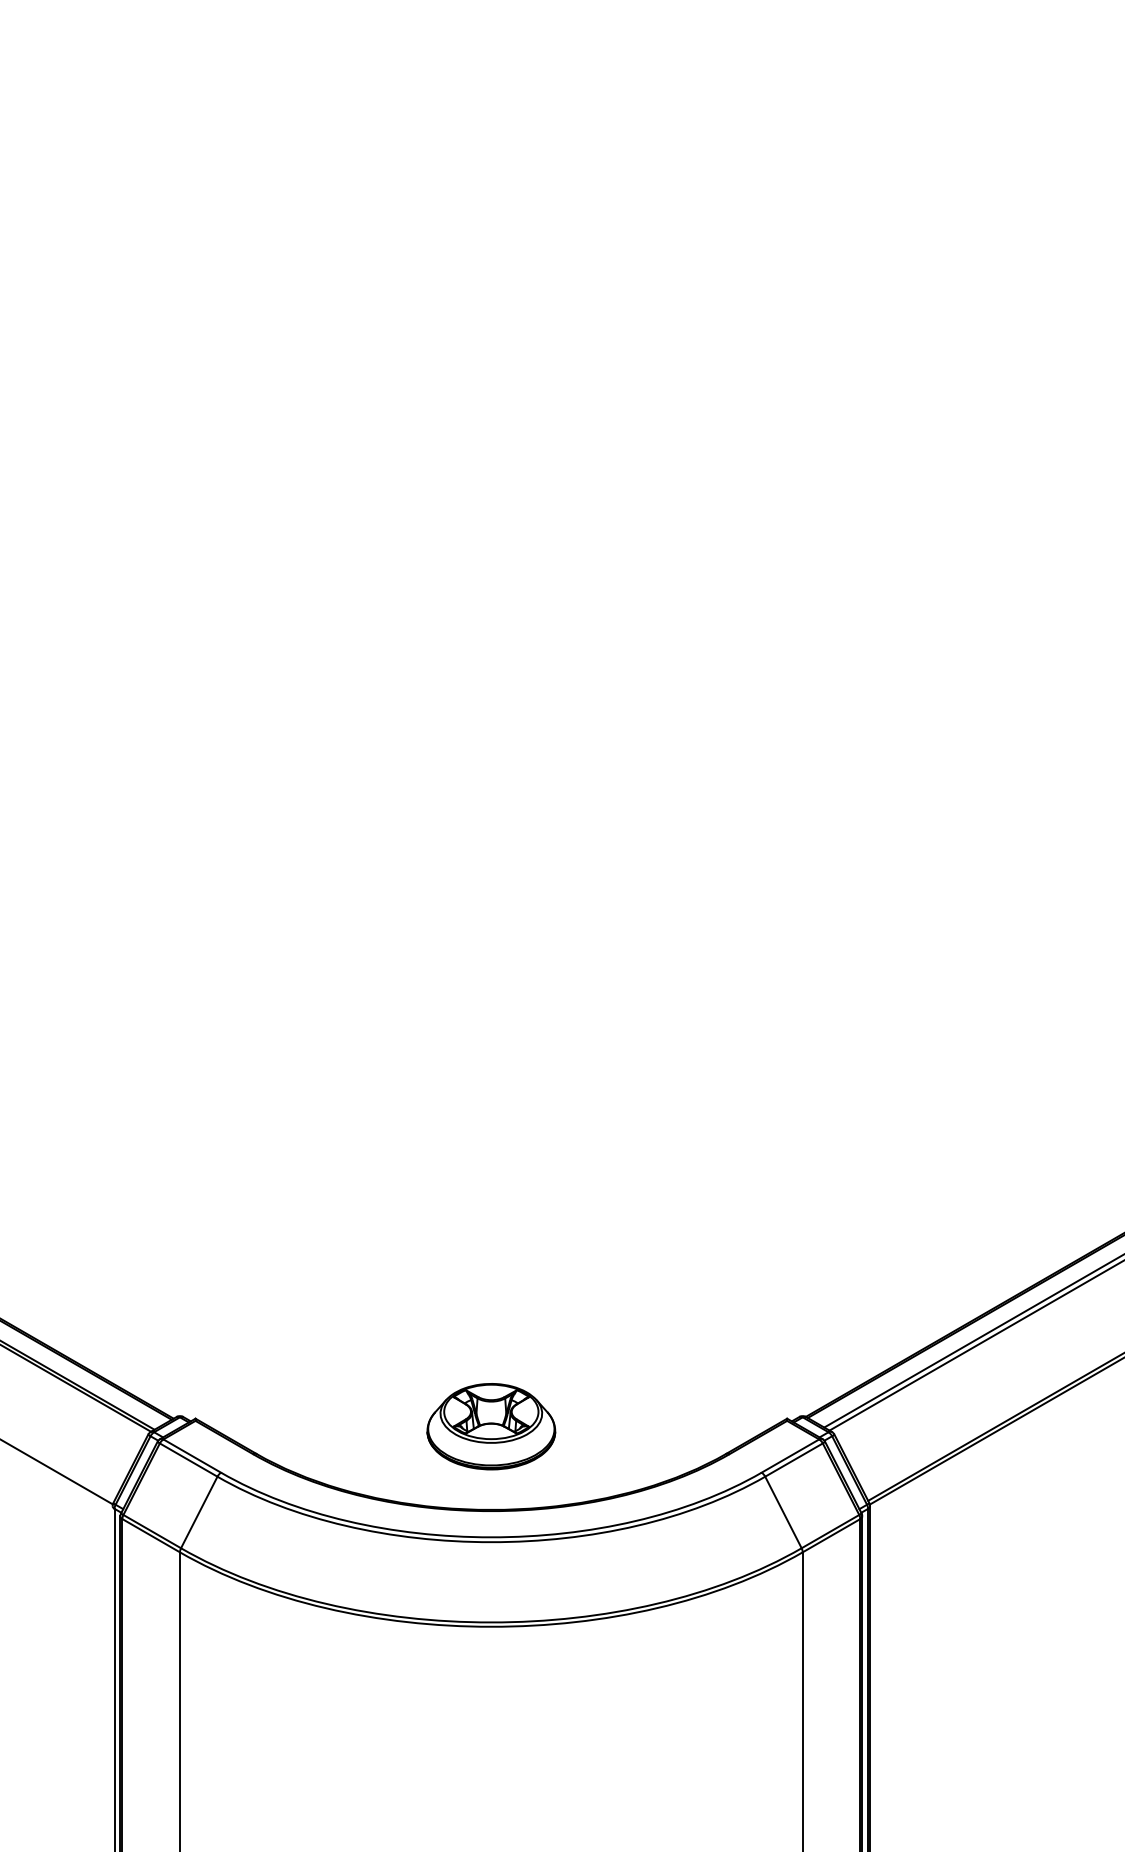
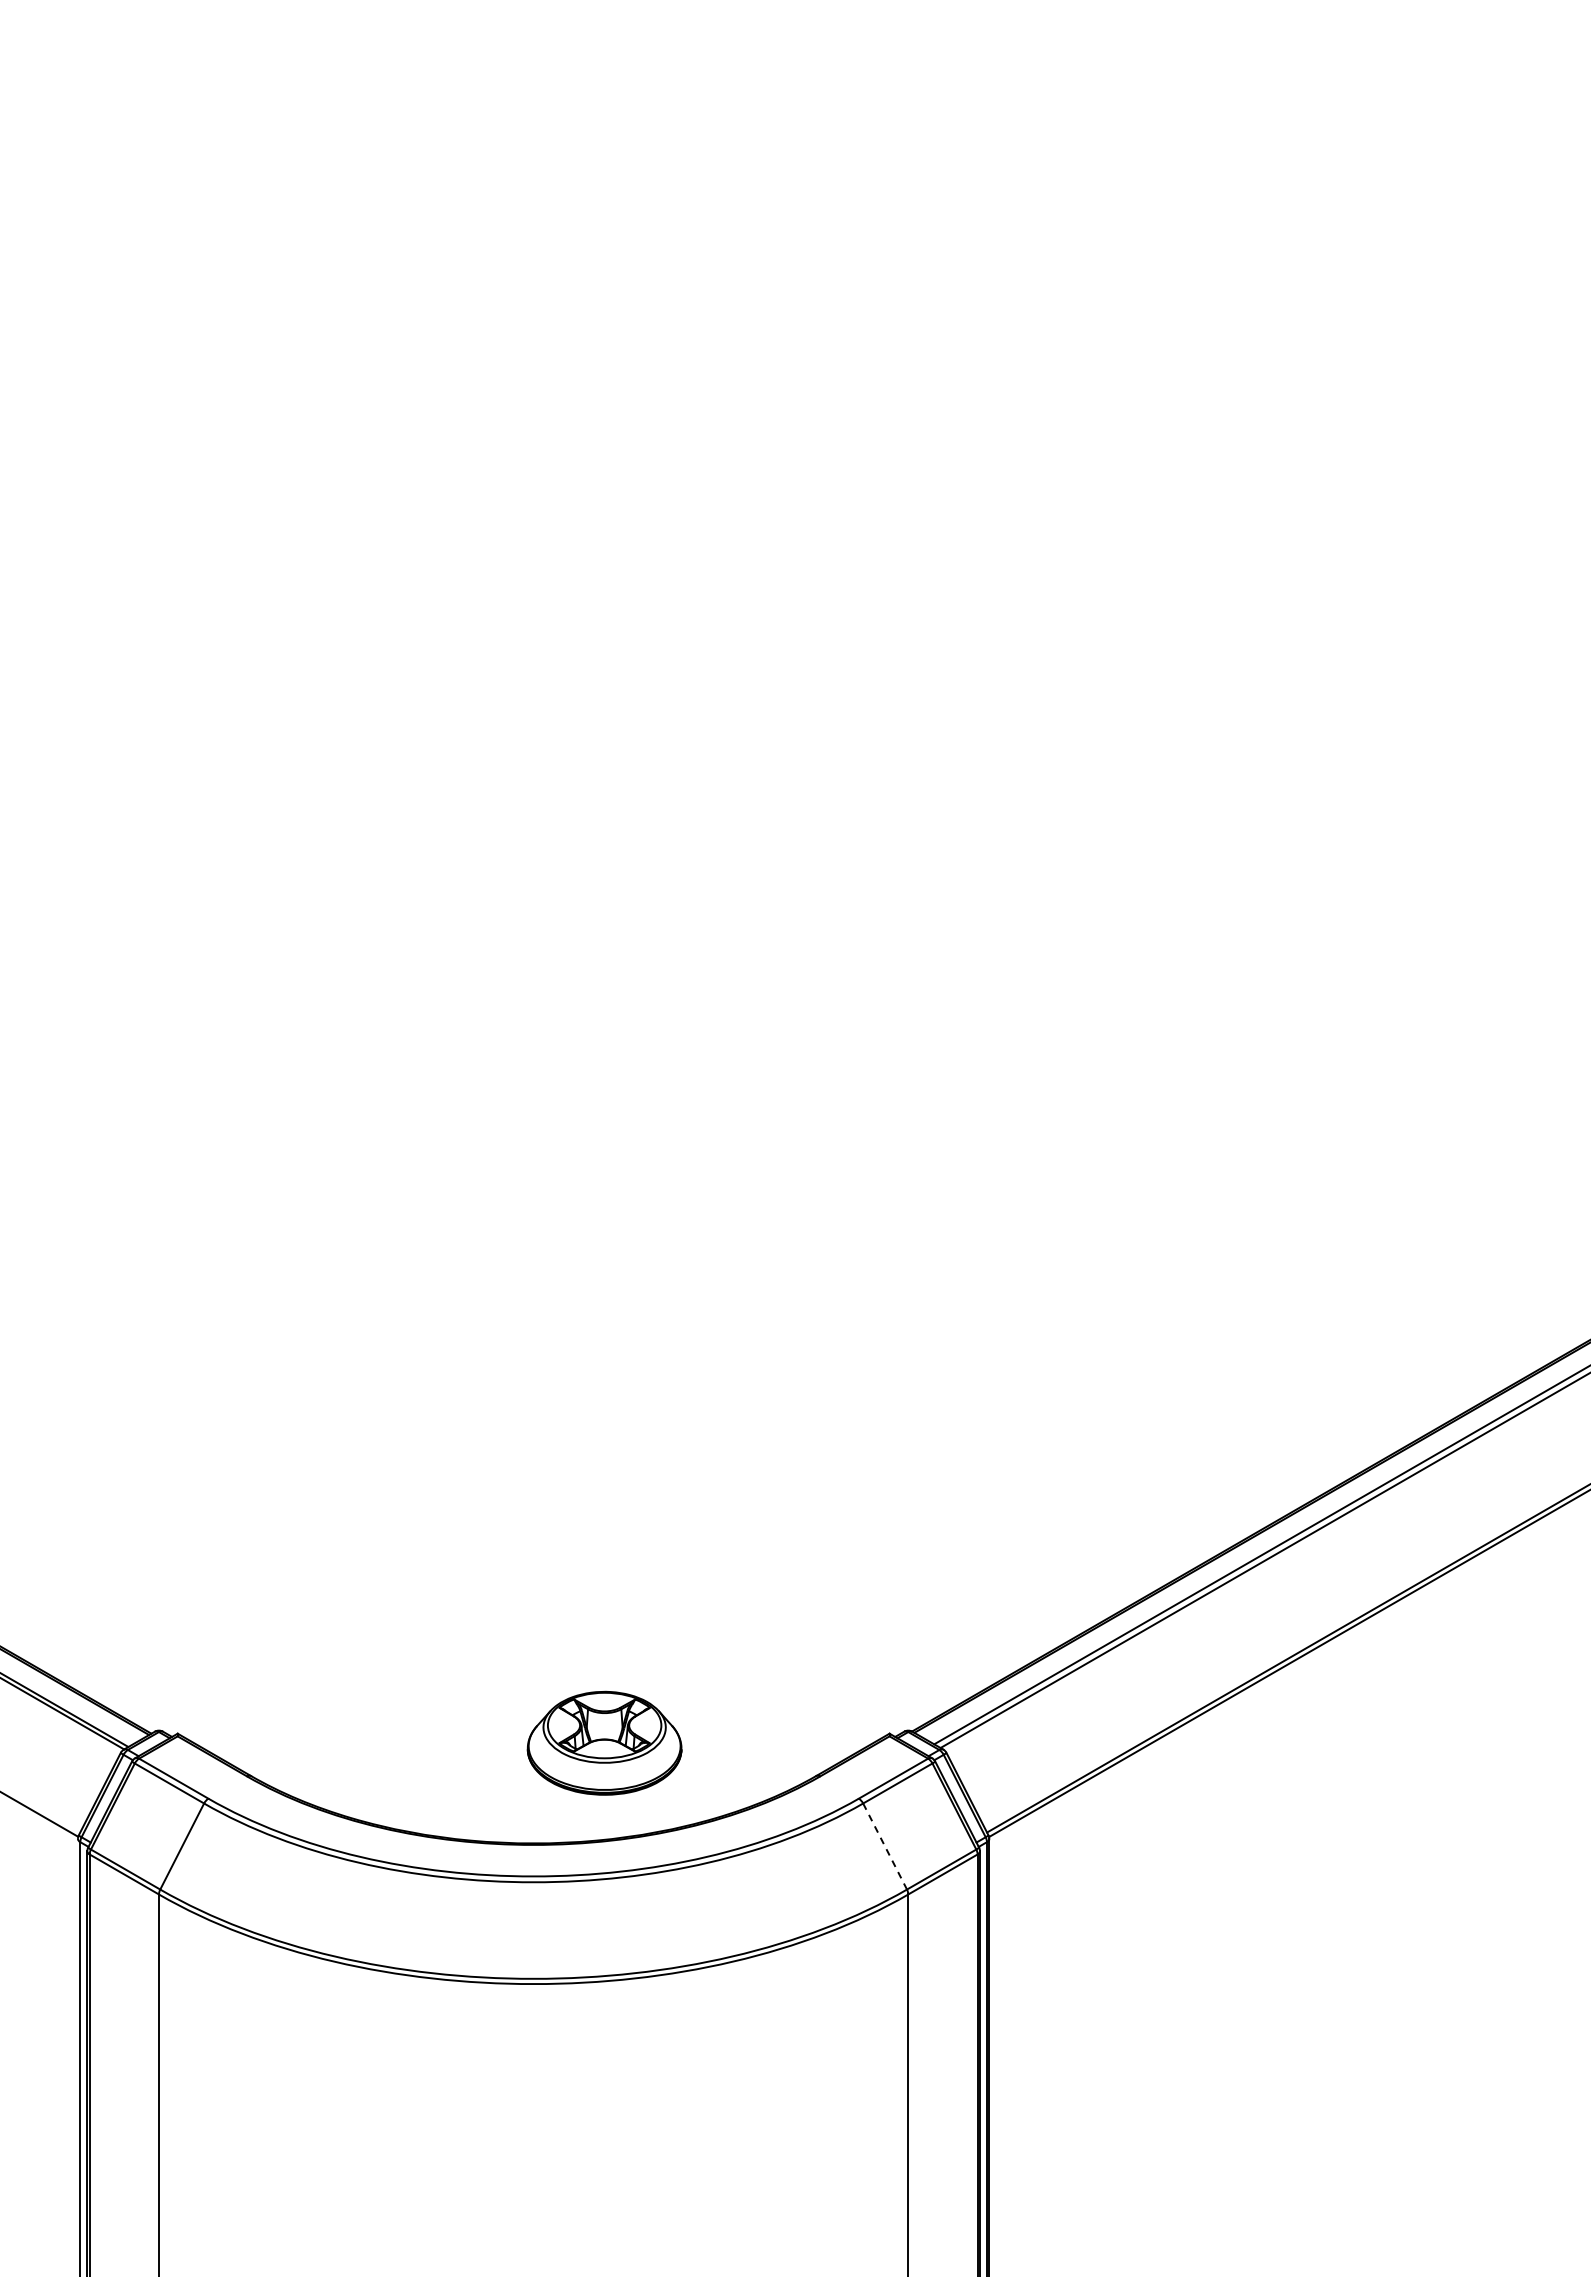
part: (491, 1426) -> (604, 1742), moved
line: (783, 1512) -> (885, 1846), solid -> dashed

